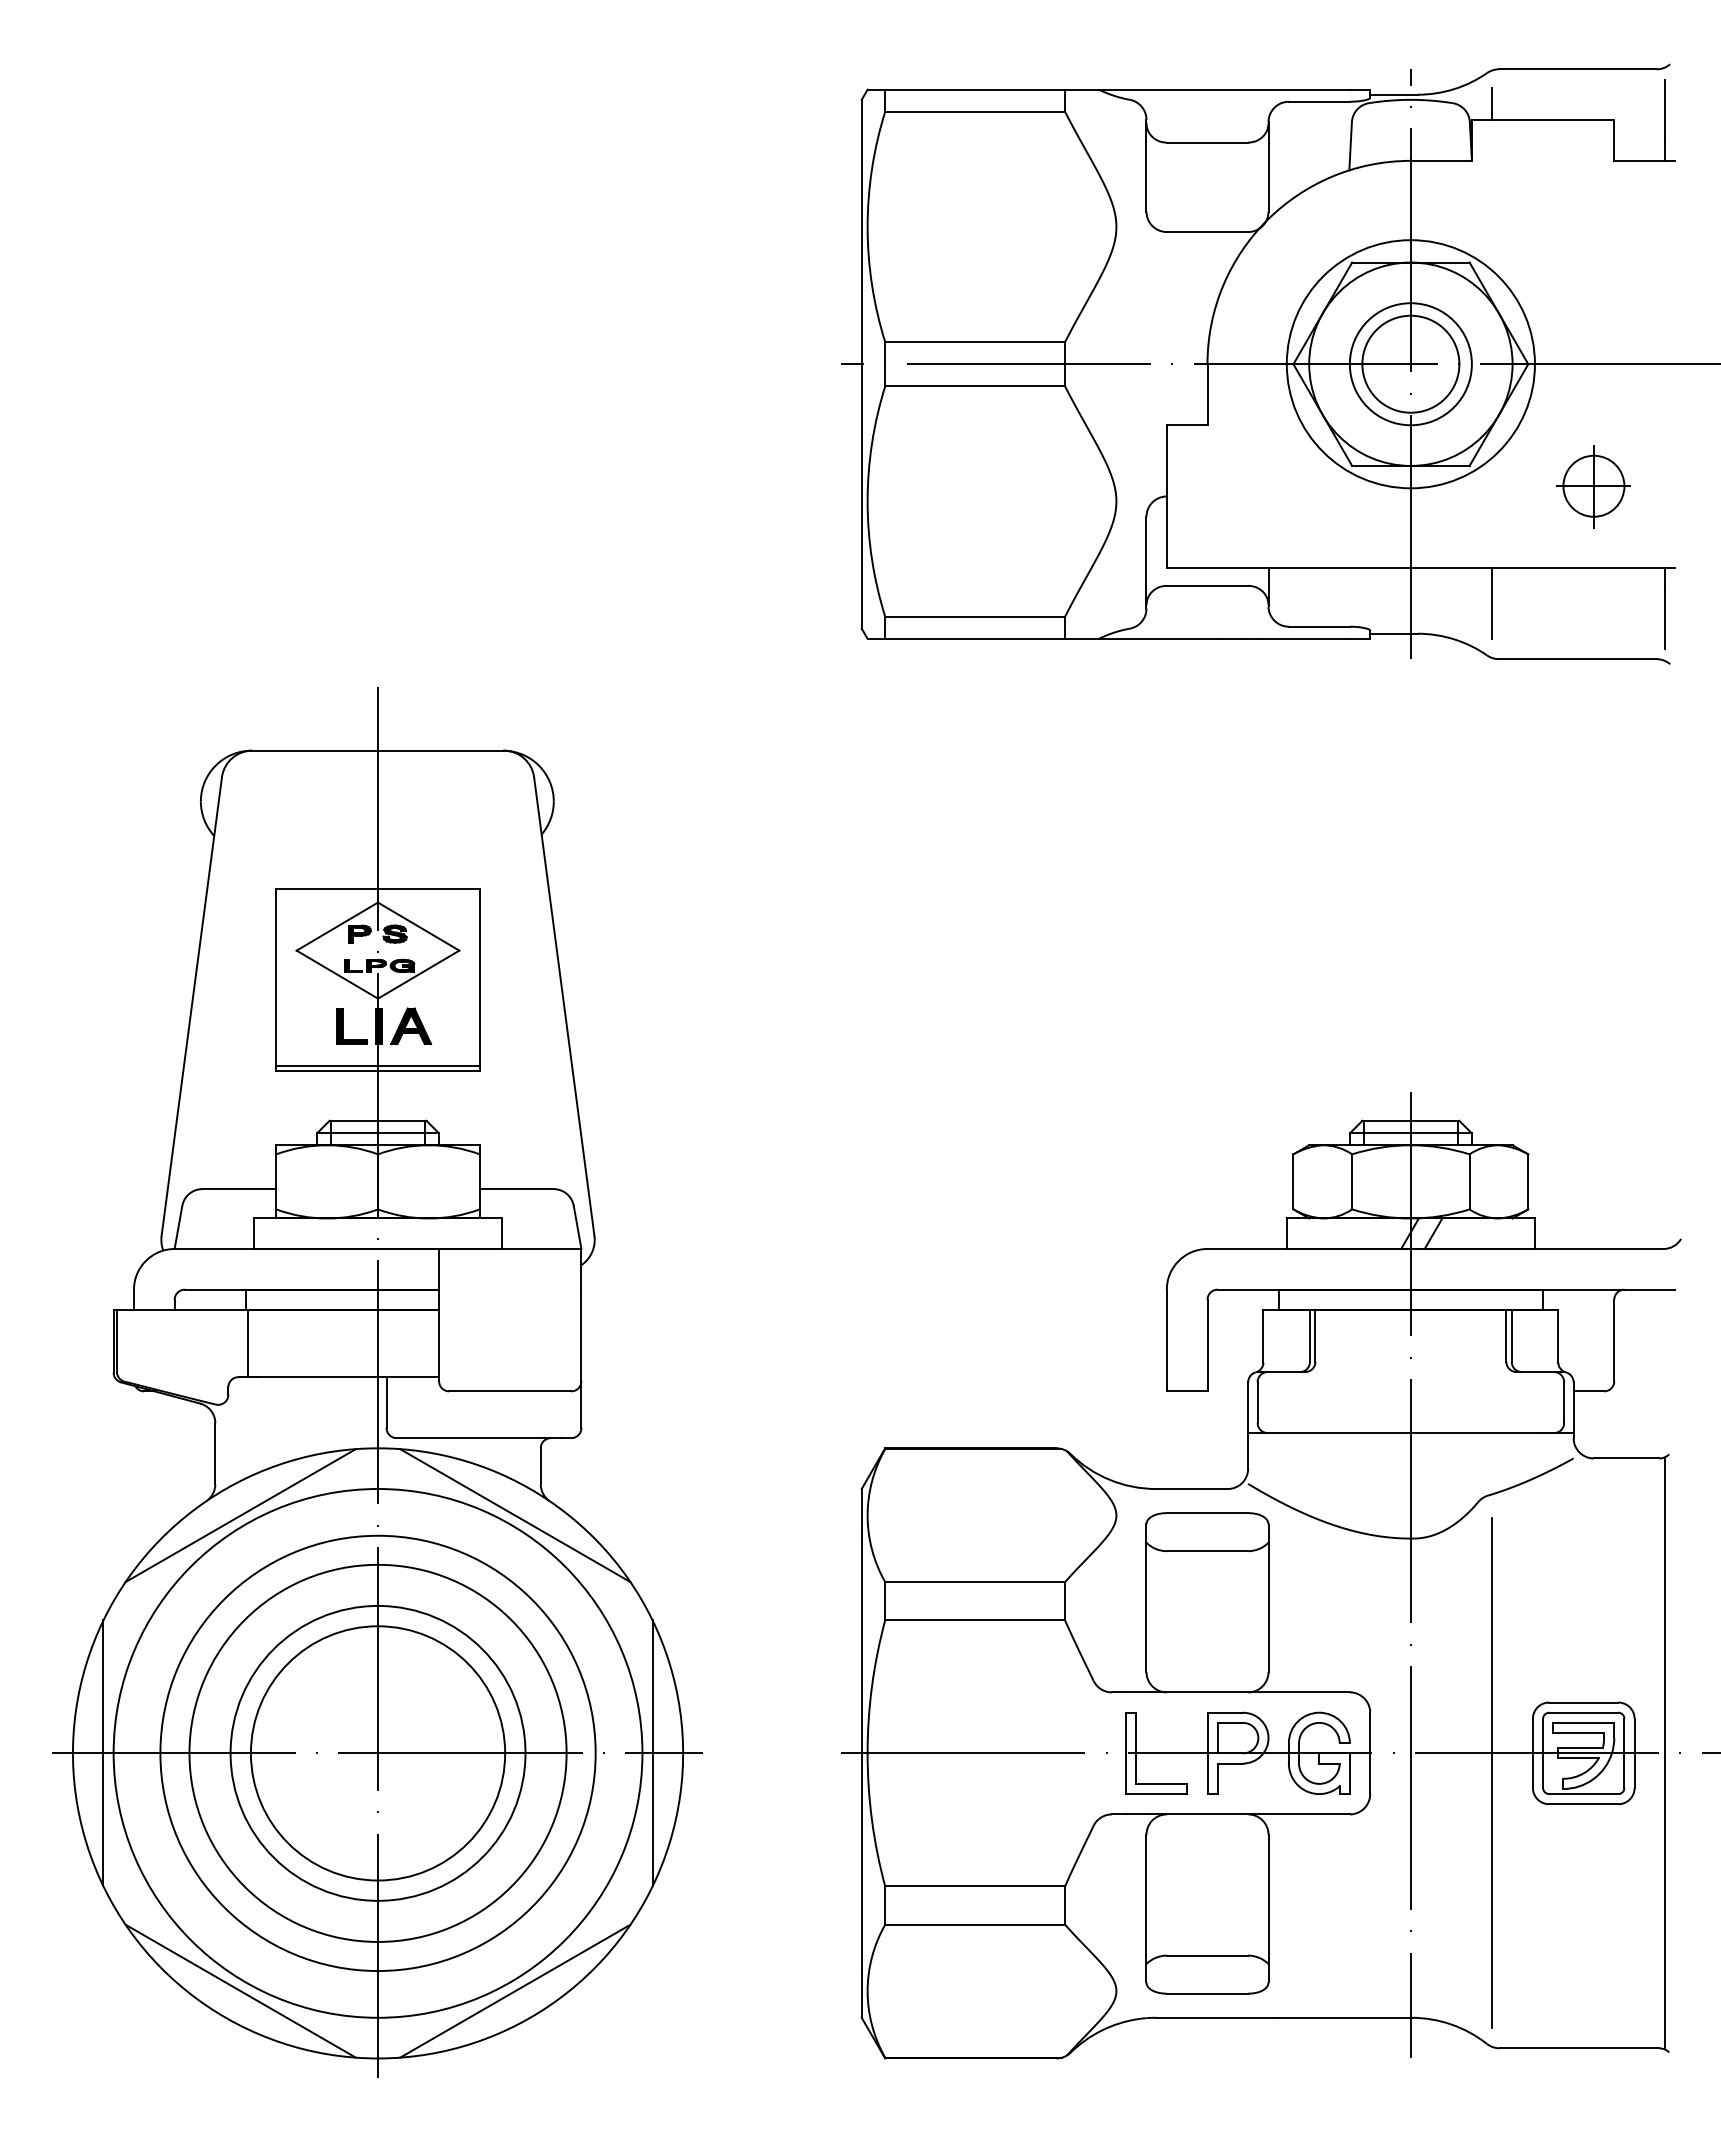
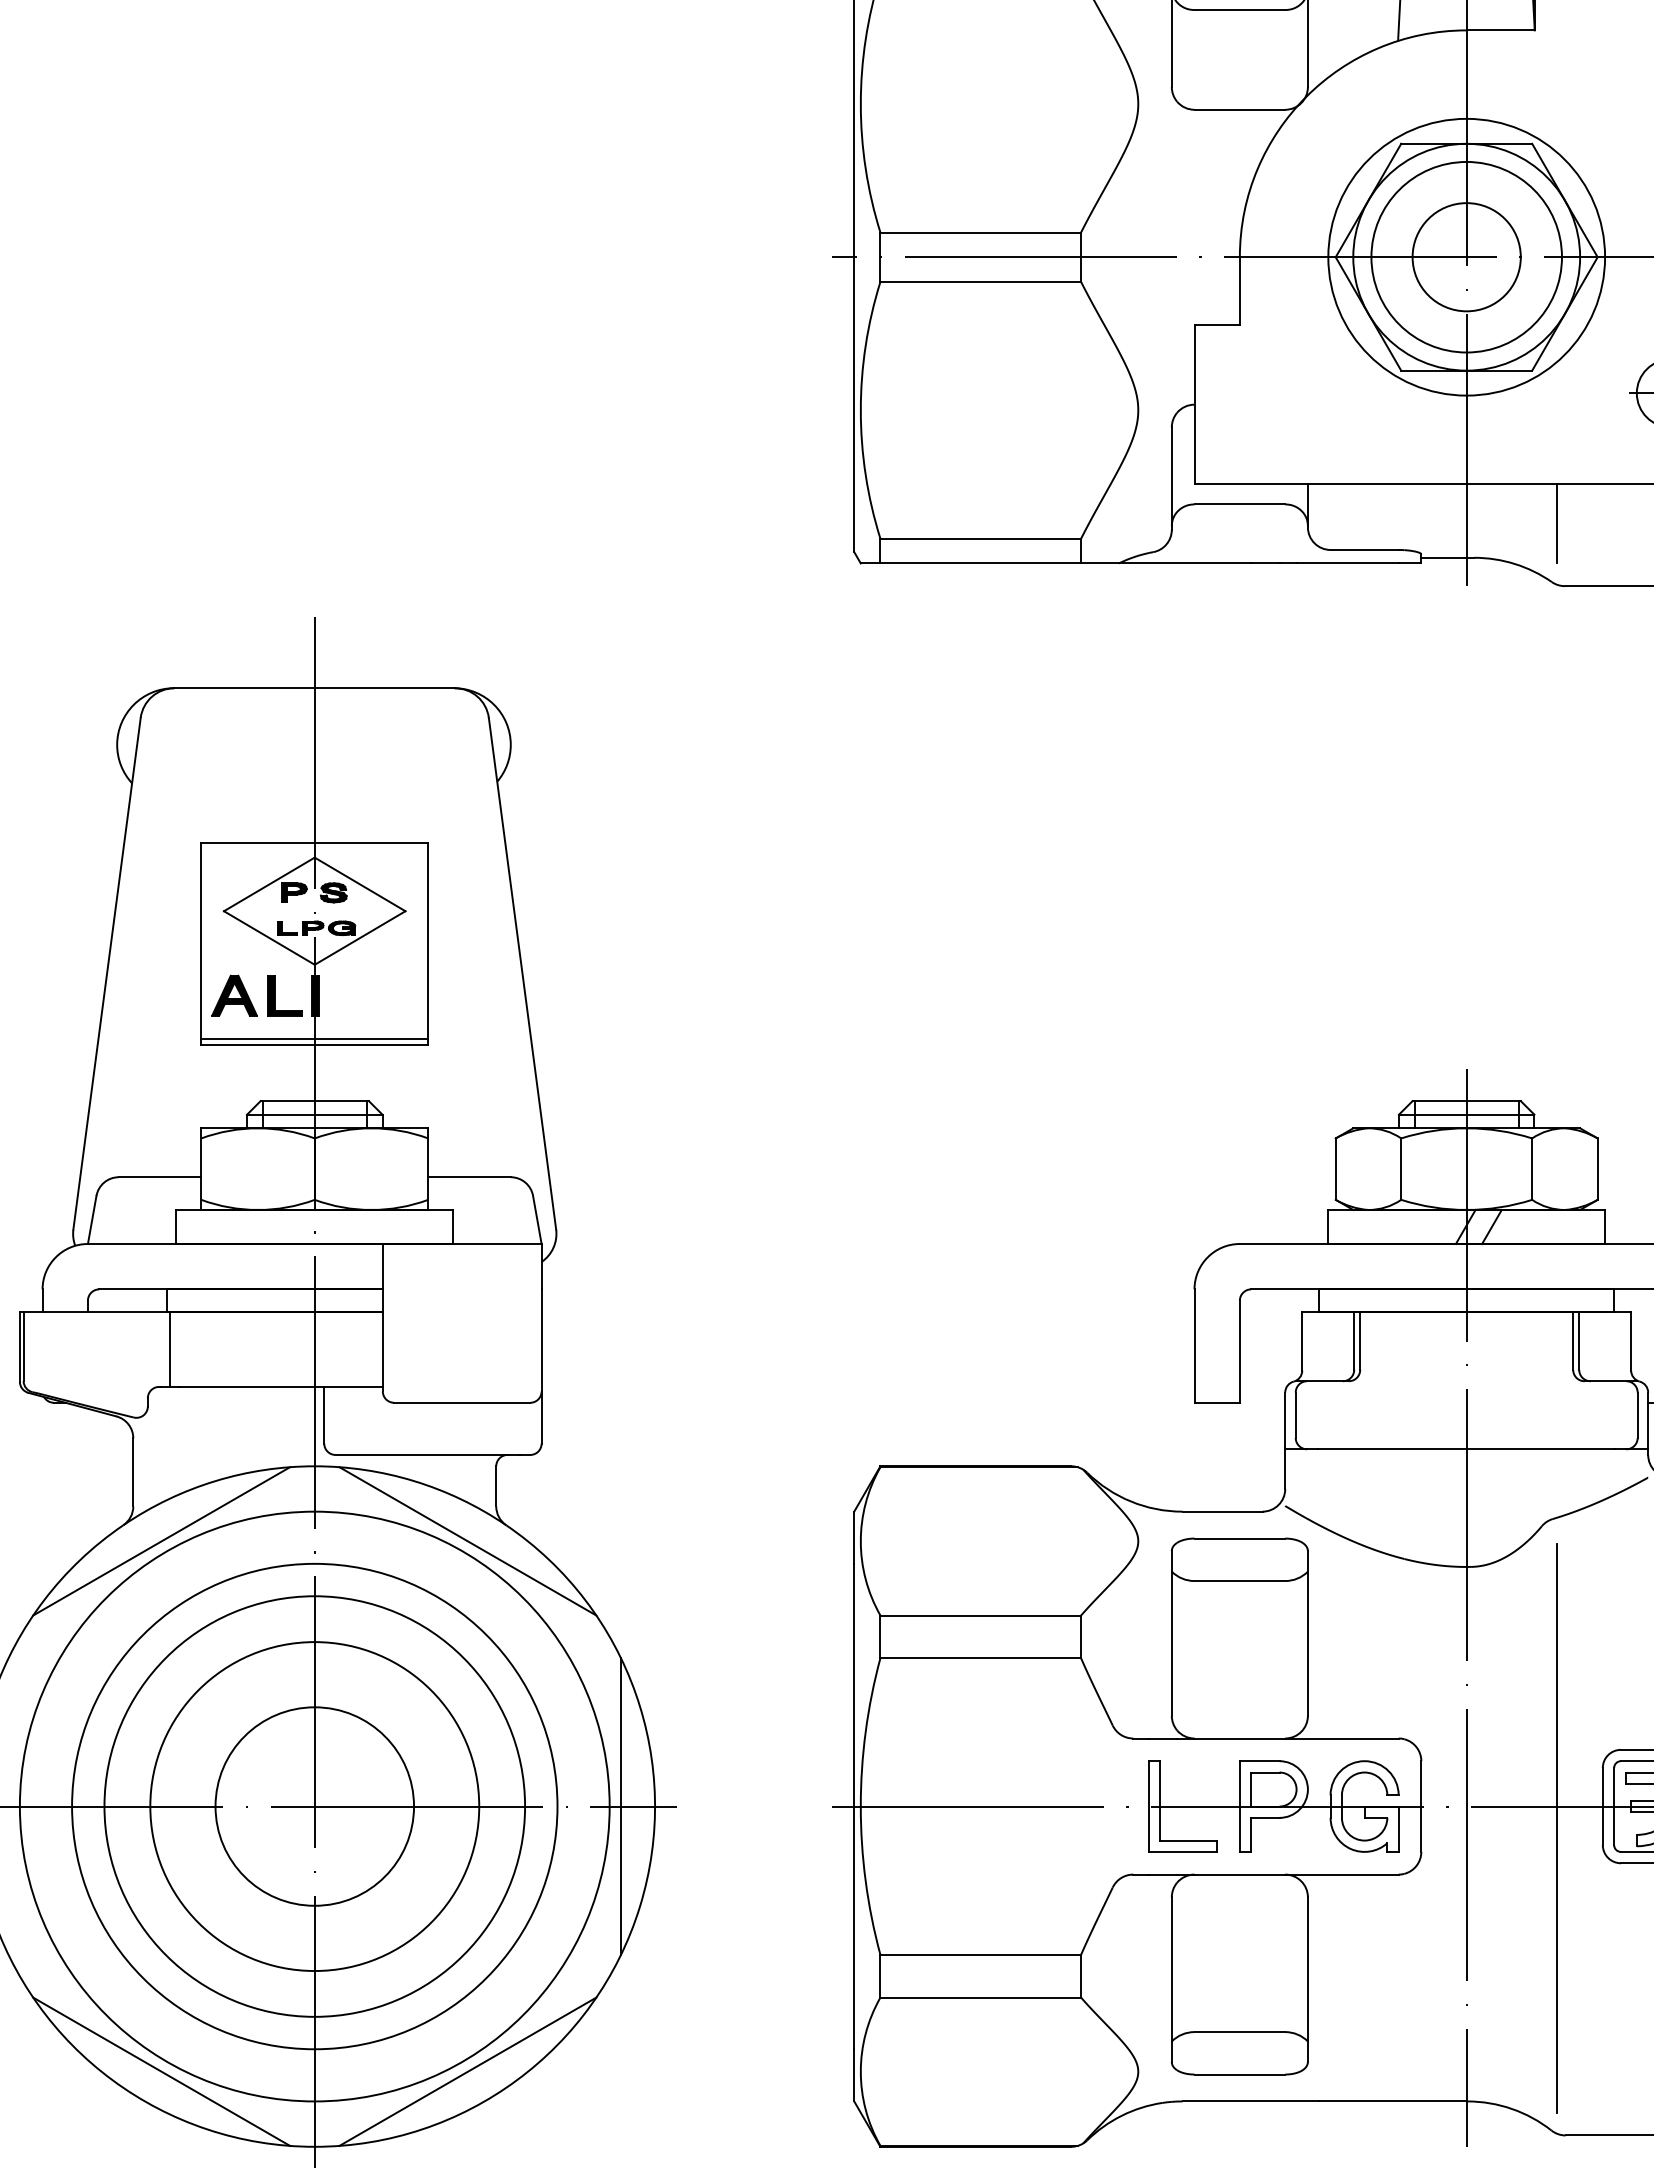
circle: (1410, 364) -> (1466, 257), size x1.4
part: (411, 1026) -> (234, 995), moved
line: (103, 1753) -> (8, 1806), removed
circle: (377, 1753) -> (314, 1806), size x0.7

